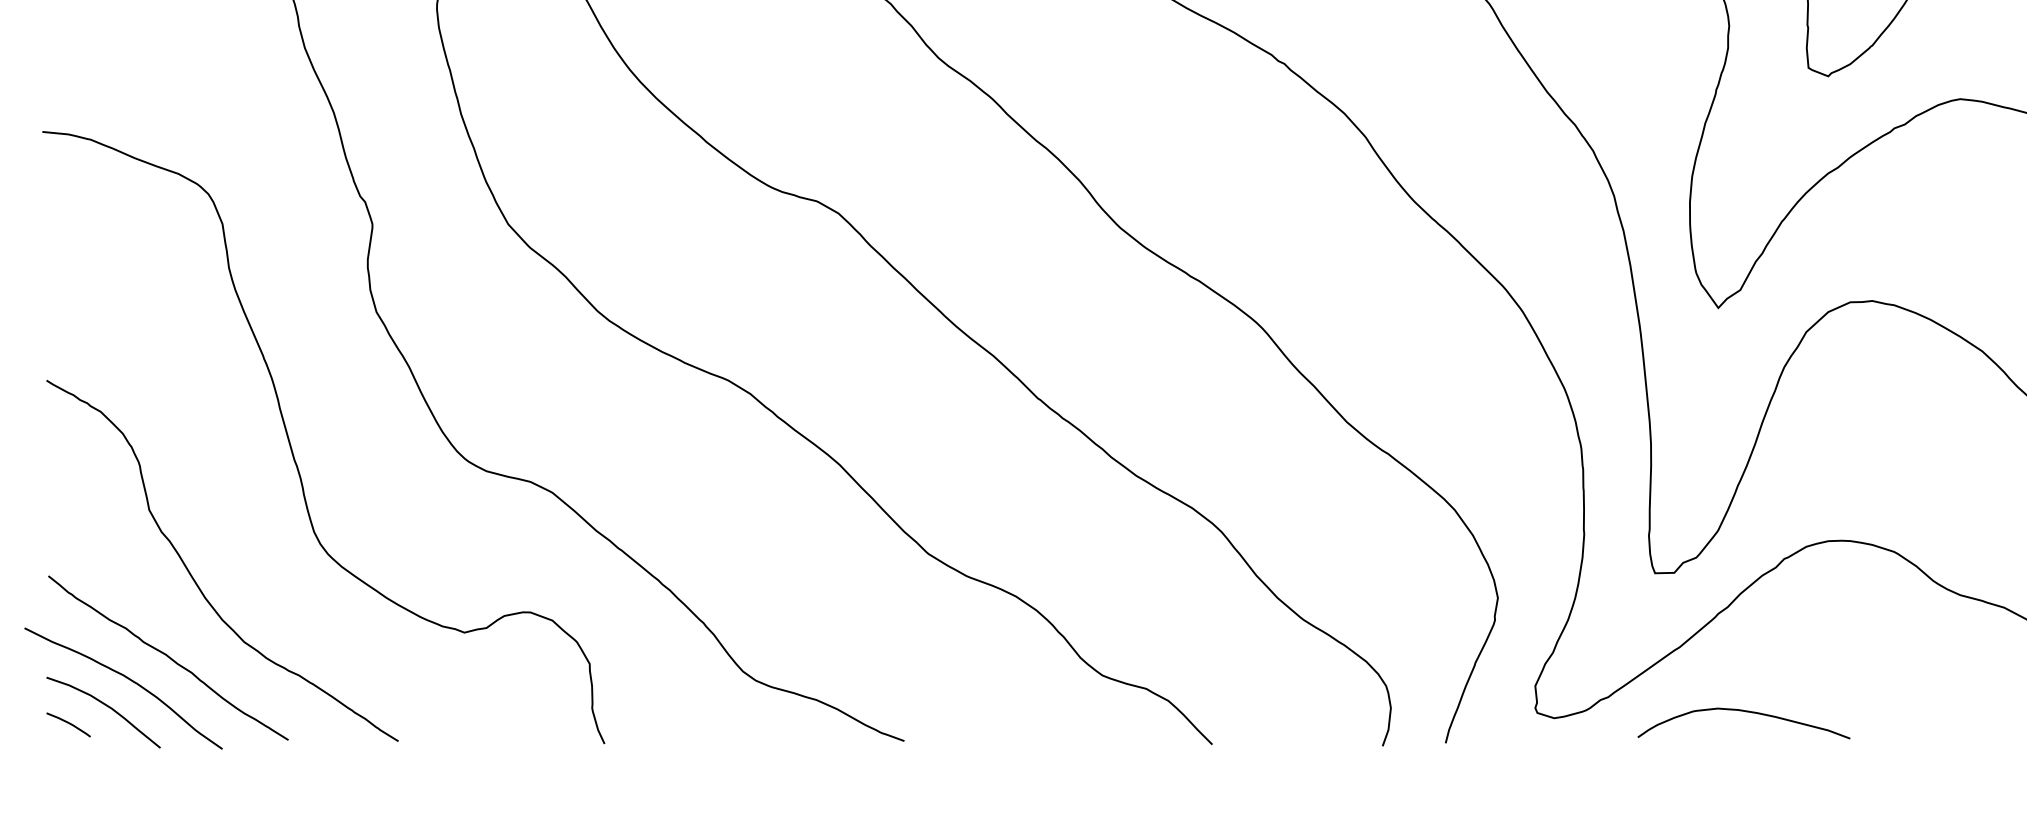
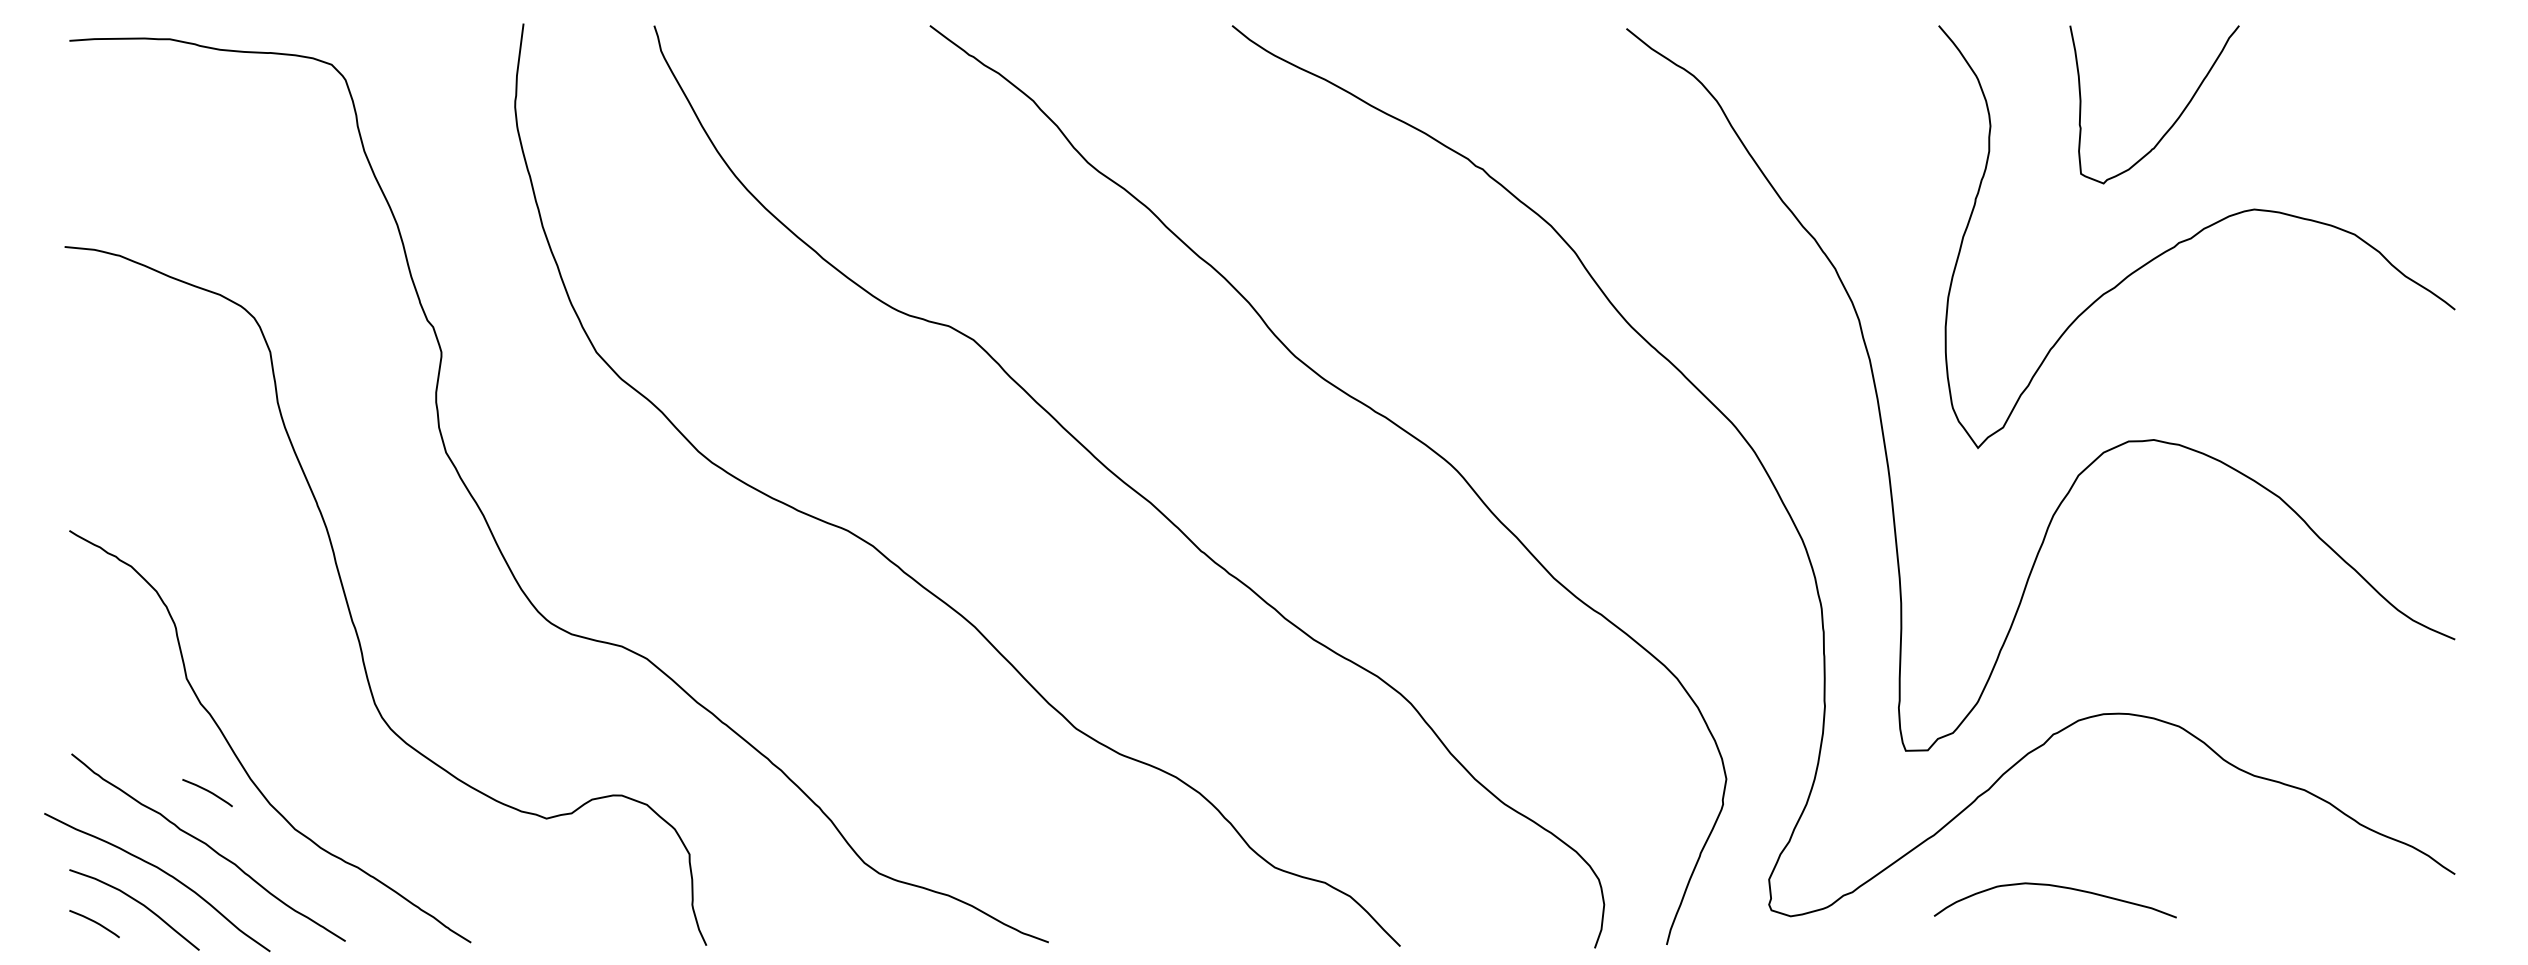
curve: (168, 609) -> (208, 792), added
curve: (1745, 712) -> (2056, 887), moved

